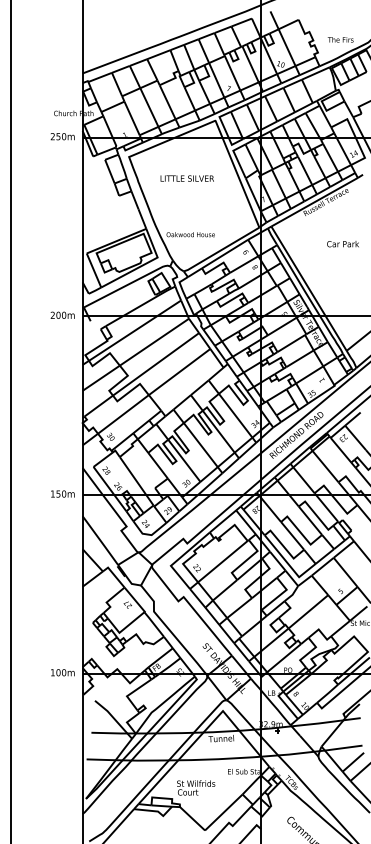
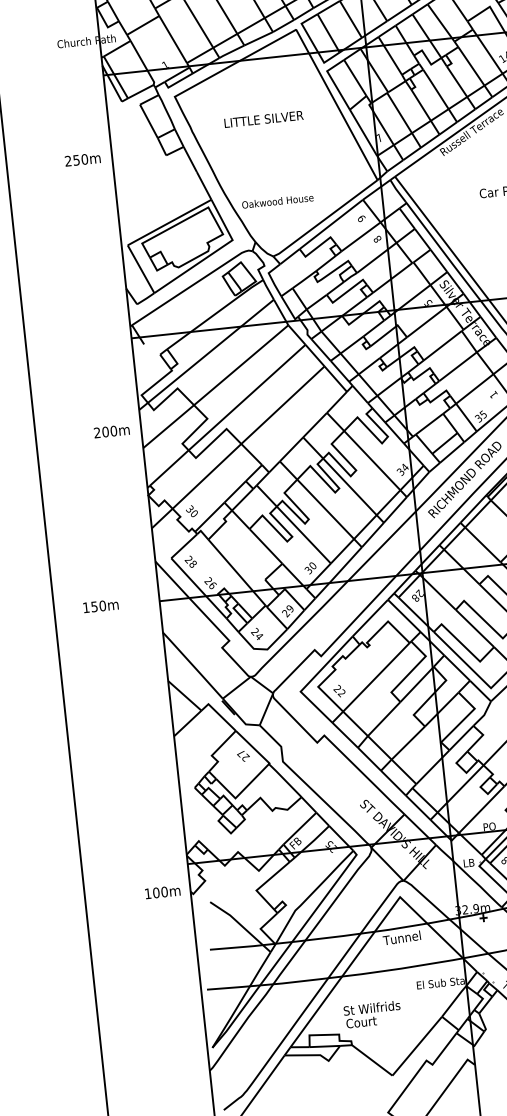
text: (62, 136) -> (82, 159), moved
text: (62, 314) -> (111, 430), moved
text: (62, 493) -> (100, 605), moved
text: (62, 672) -> (162, 891), moved

